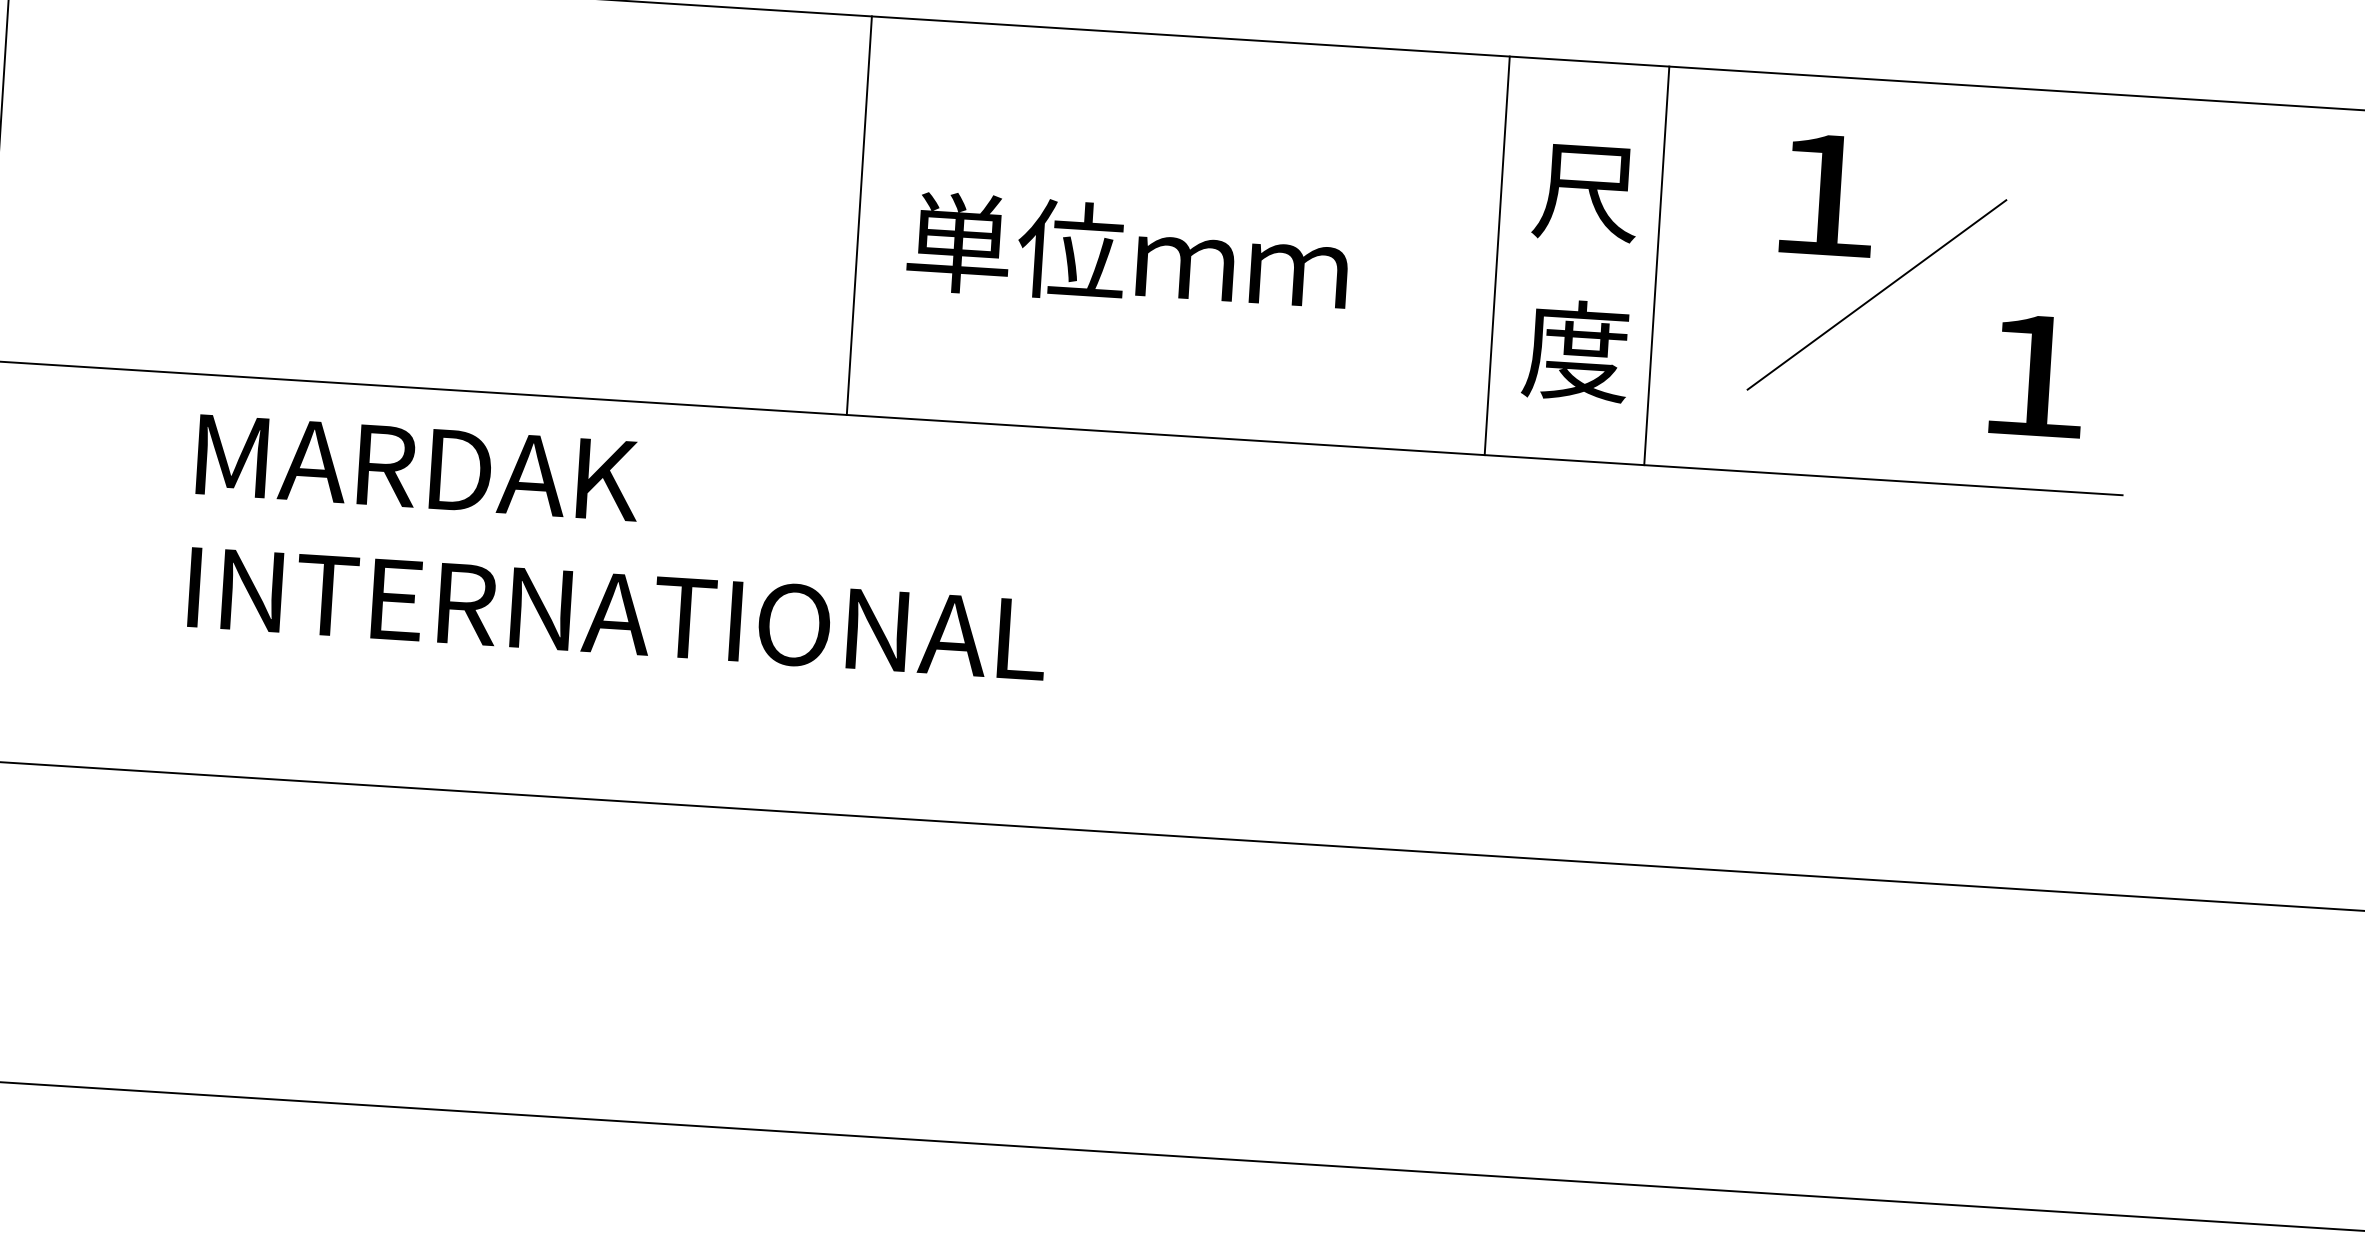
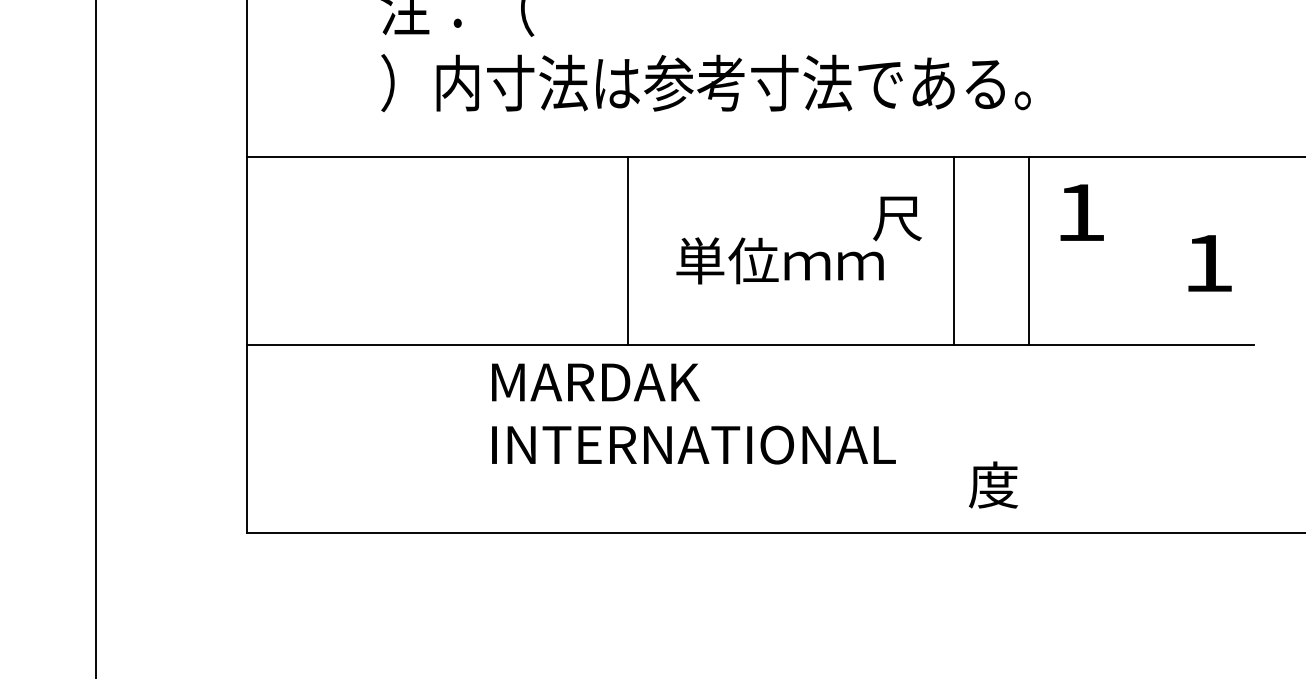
text: (1586, 192) -> (897, 218), moved
text: (1826, 194) -> (1081, 212), moved
line: (858, 214) -> (627, 250), moved
line: (1877, 293) -> (1133, 257), removed
text: (1576, 349) -> (993, 484), moved
text: (2036, 376) -> (1209, 263), moved
text: (620, 546) -> (693, 413), moved

